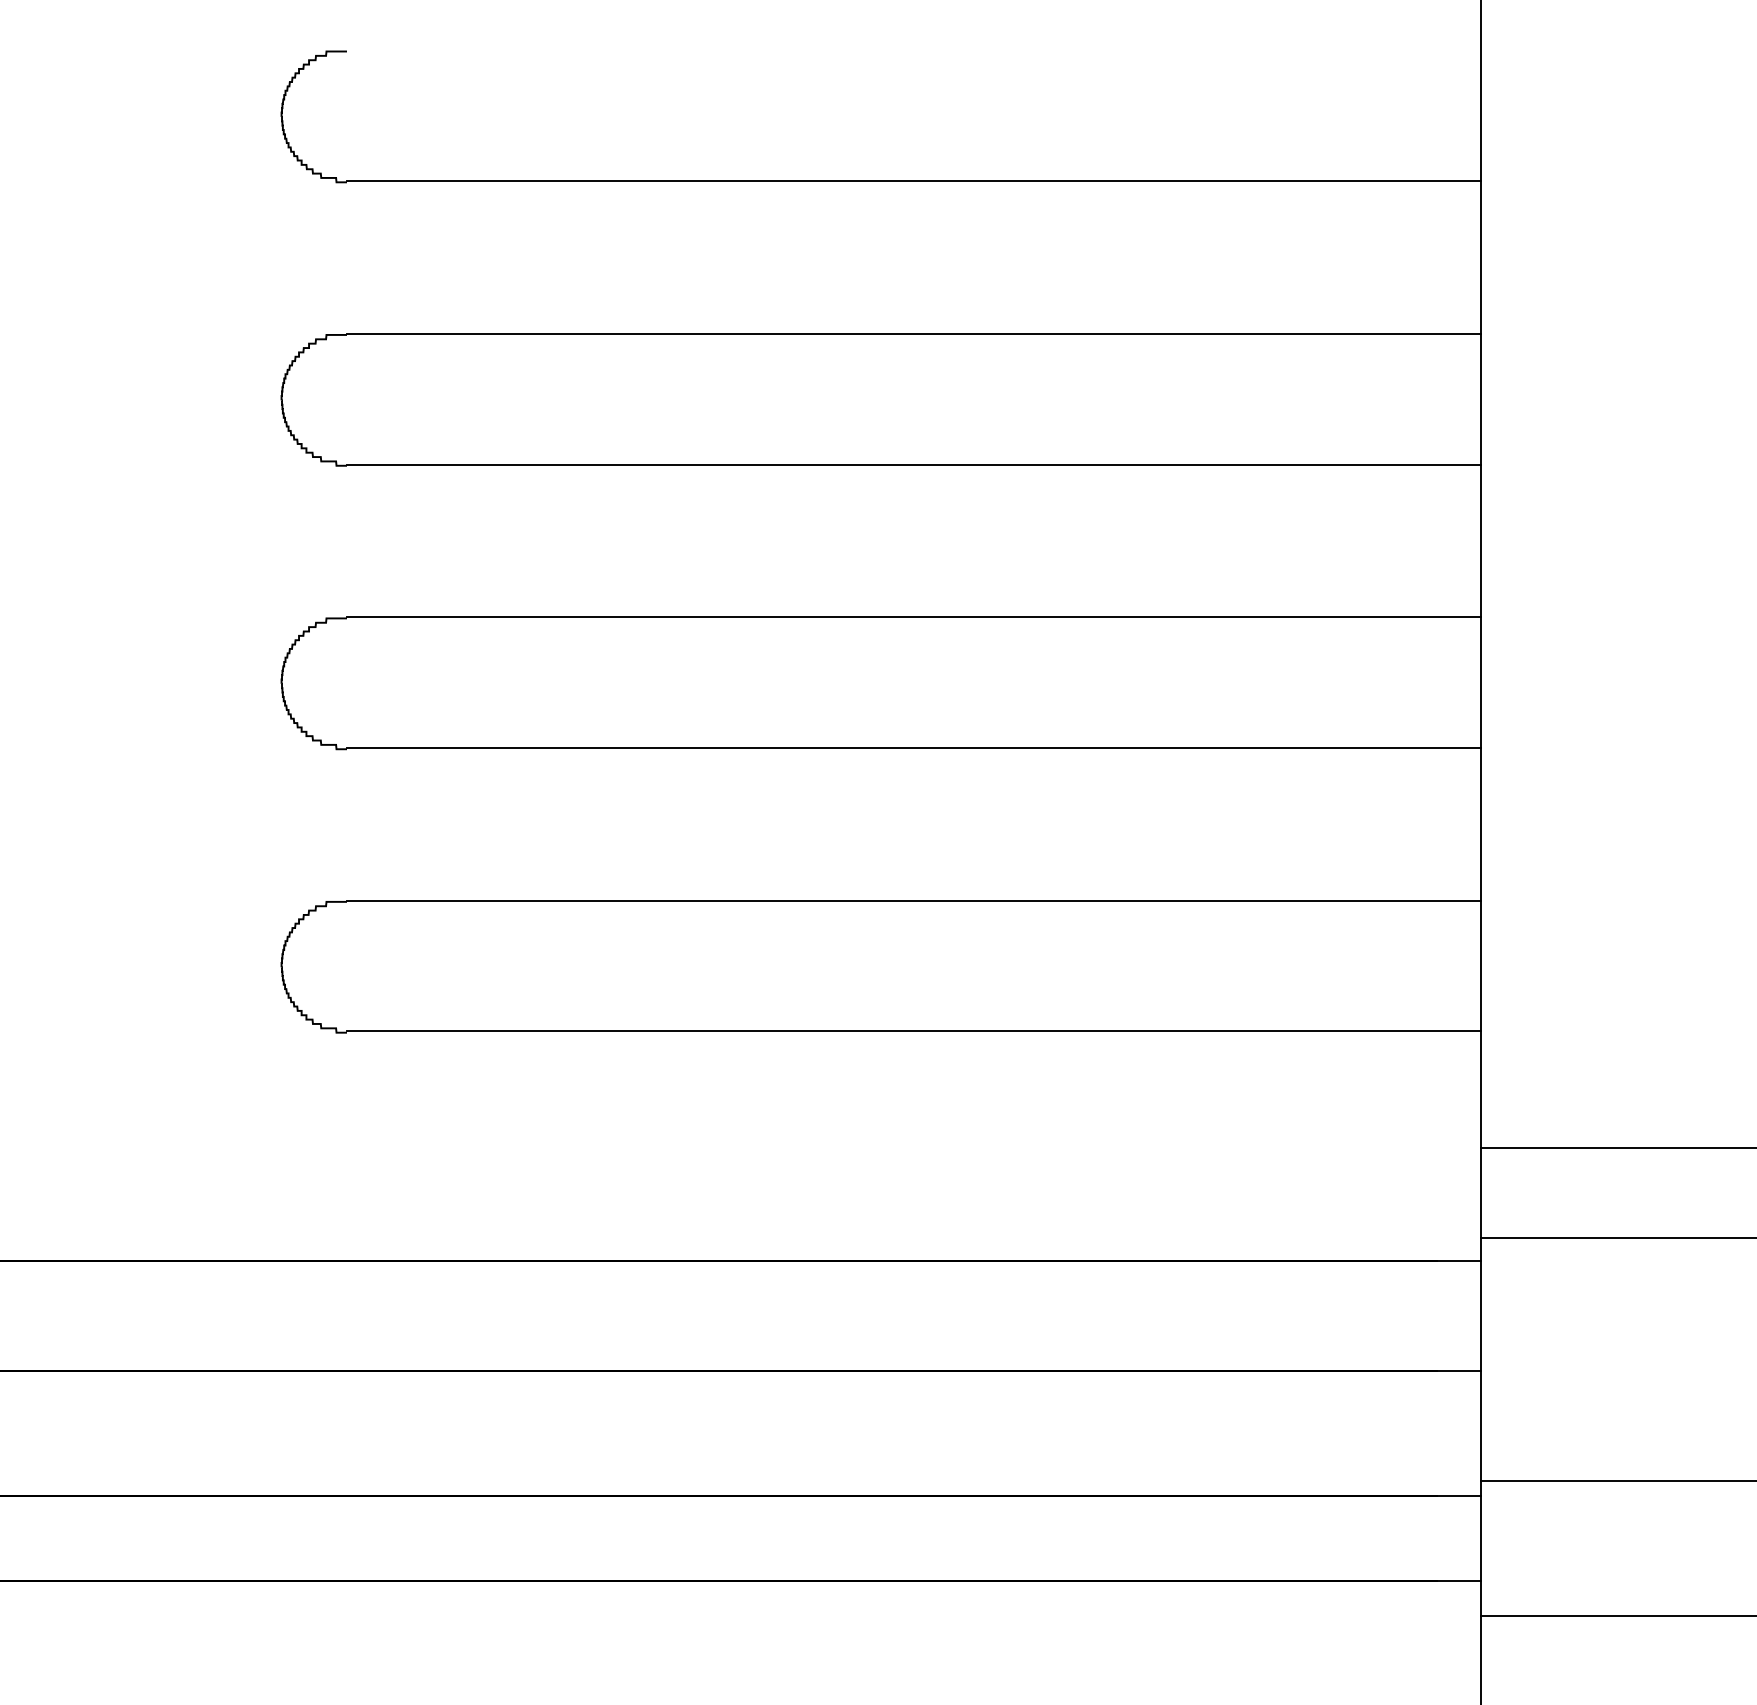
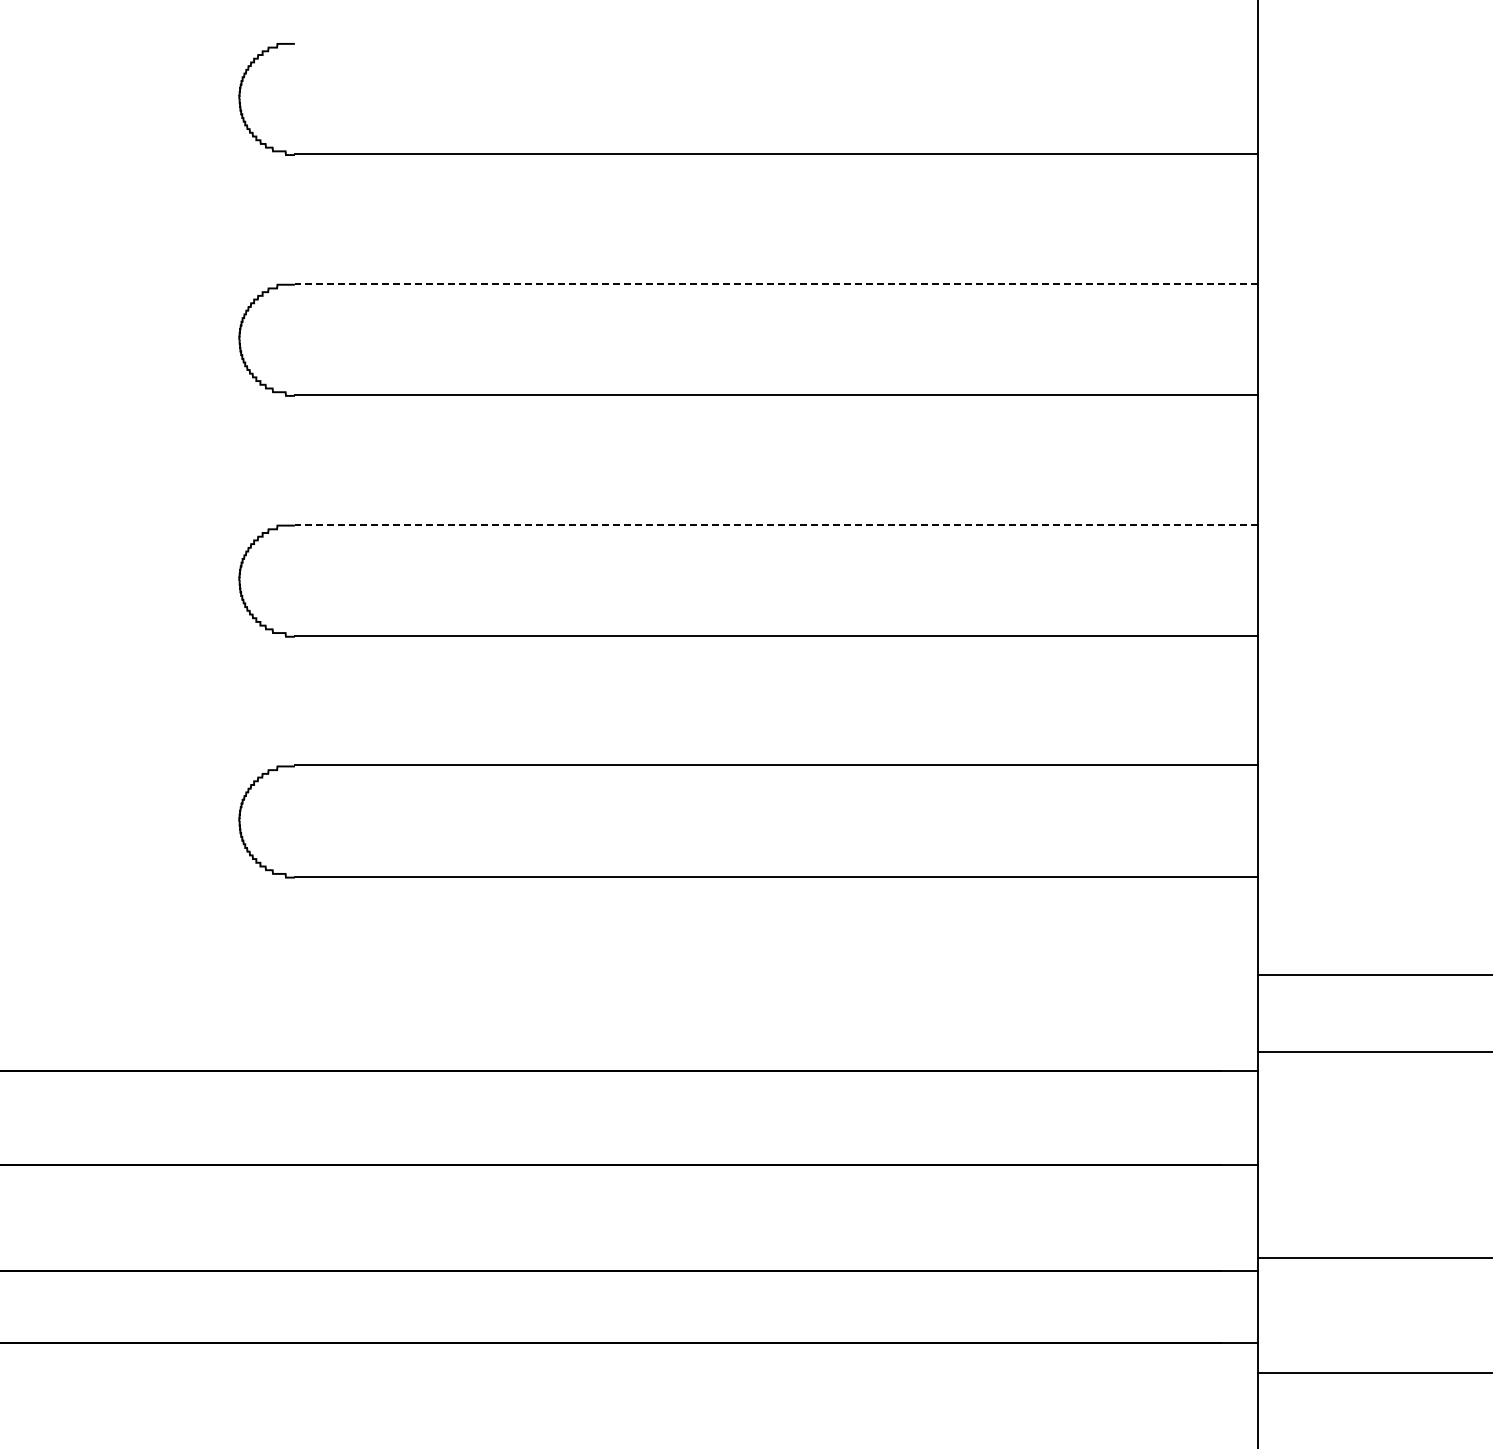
line: (913, 333) -> (776, 283), solid -> dashed
line: (913, 617) -> (776, 524), solid -> dashed

